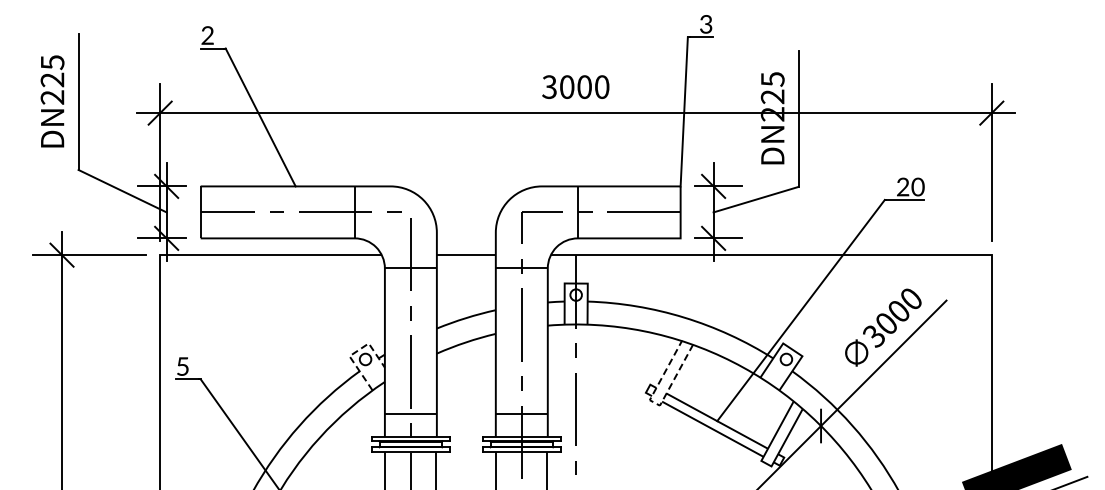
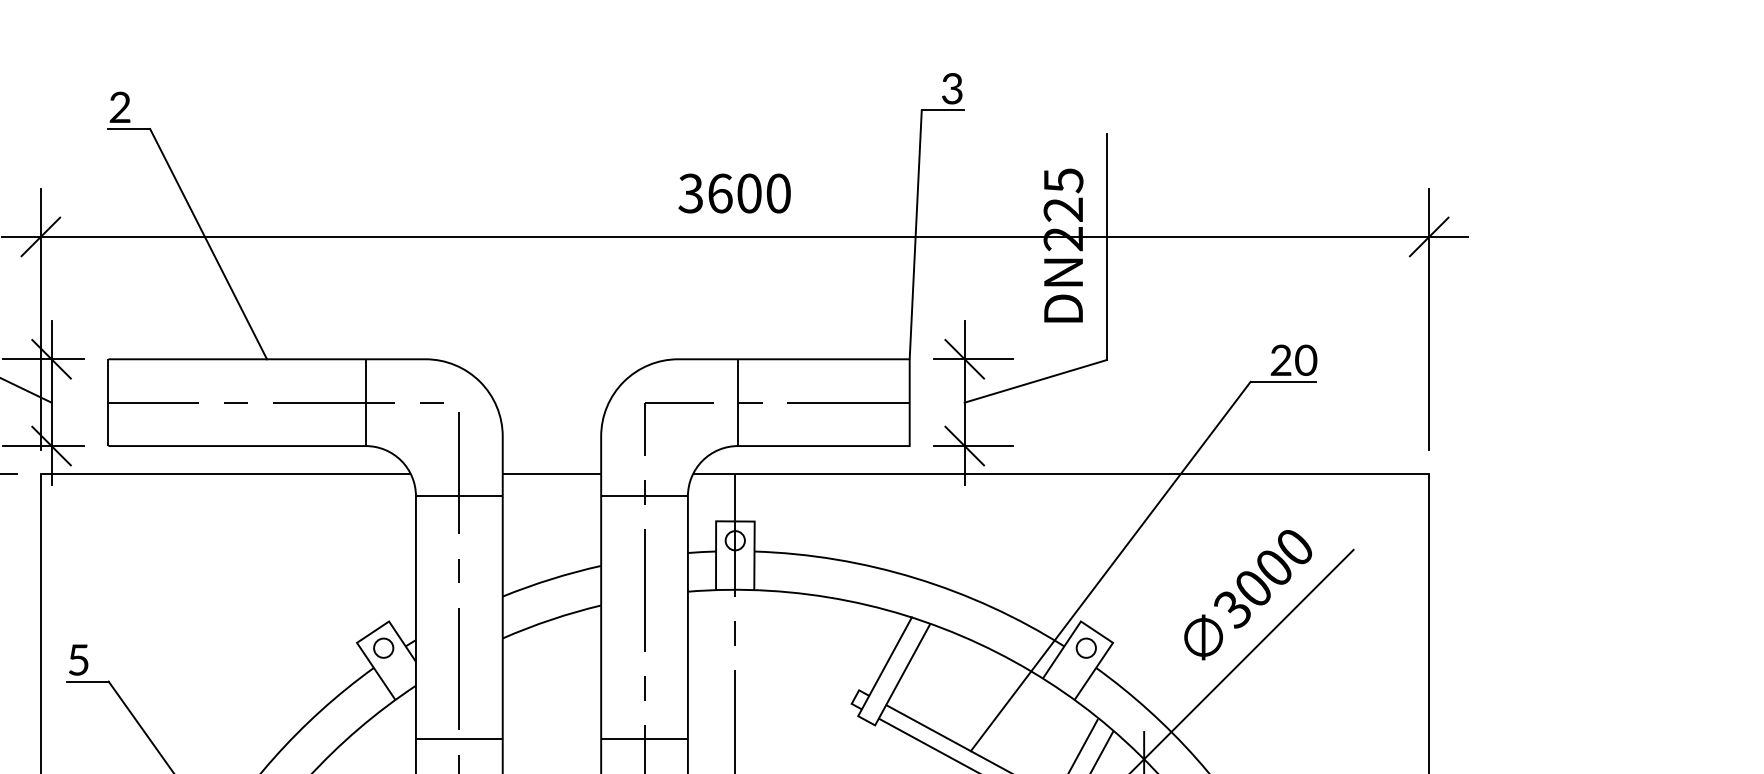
text: (567, 86) -> (720, 192), 3000 -> 3600
line: (354, 353) -> (365, 638), dashed -> solid
line: (655, 403) -> (867, 721), dashed -> solid

